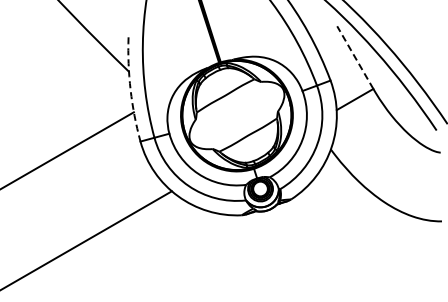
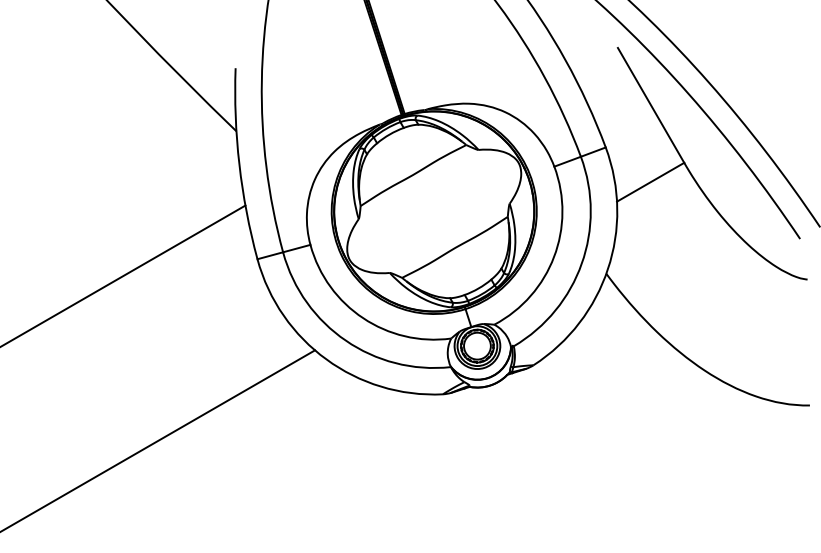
line: (355, 57) -> (651, 105), dashed -> solid
arc: (130, 89) -> (239, 163), dashed -> solid

